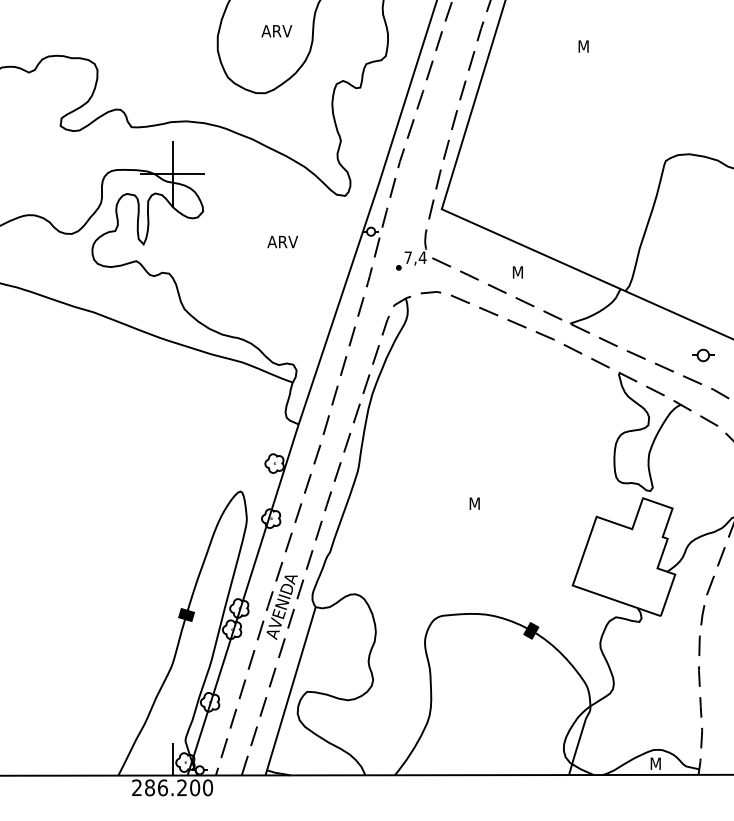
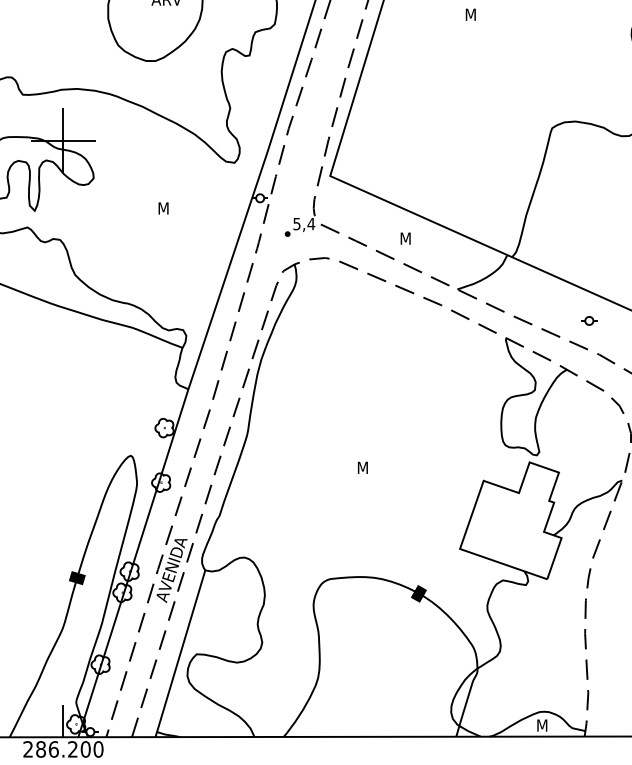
text: (282, 241) -> (172, 208), ARV -> M
text: (407, 257) -> (296, 223), 7,4 -> 5,4
part: (702, 355) -> (588, 320), size x0.71

